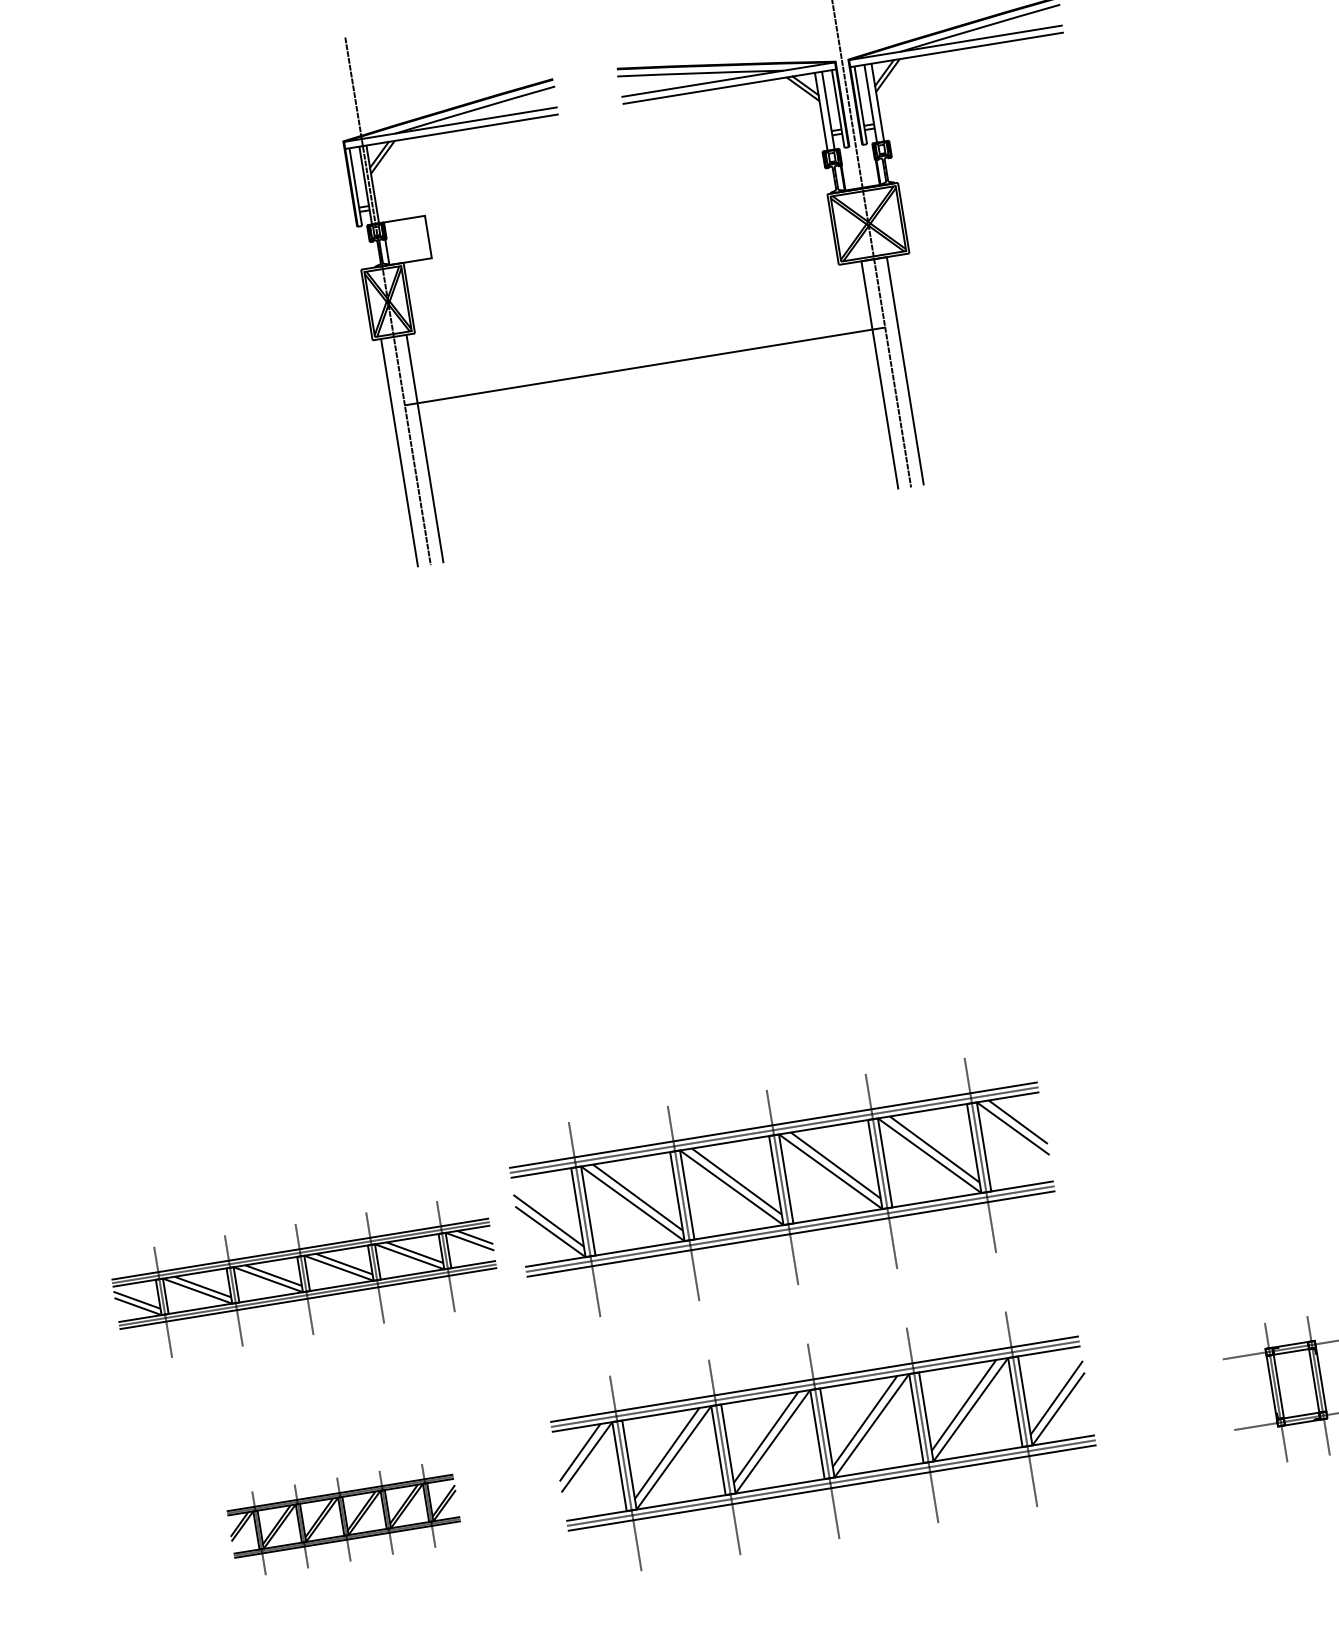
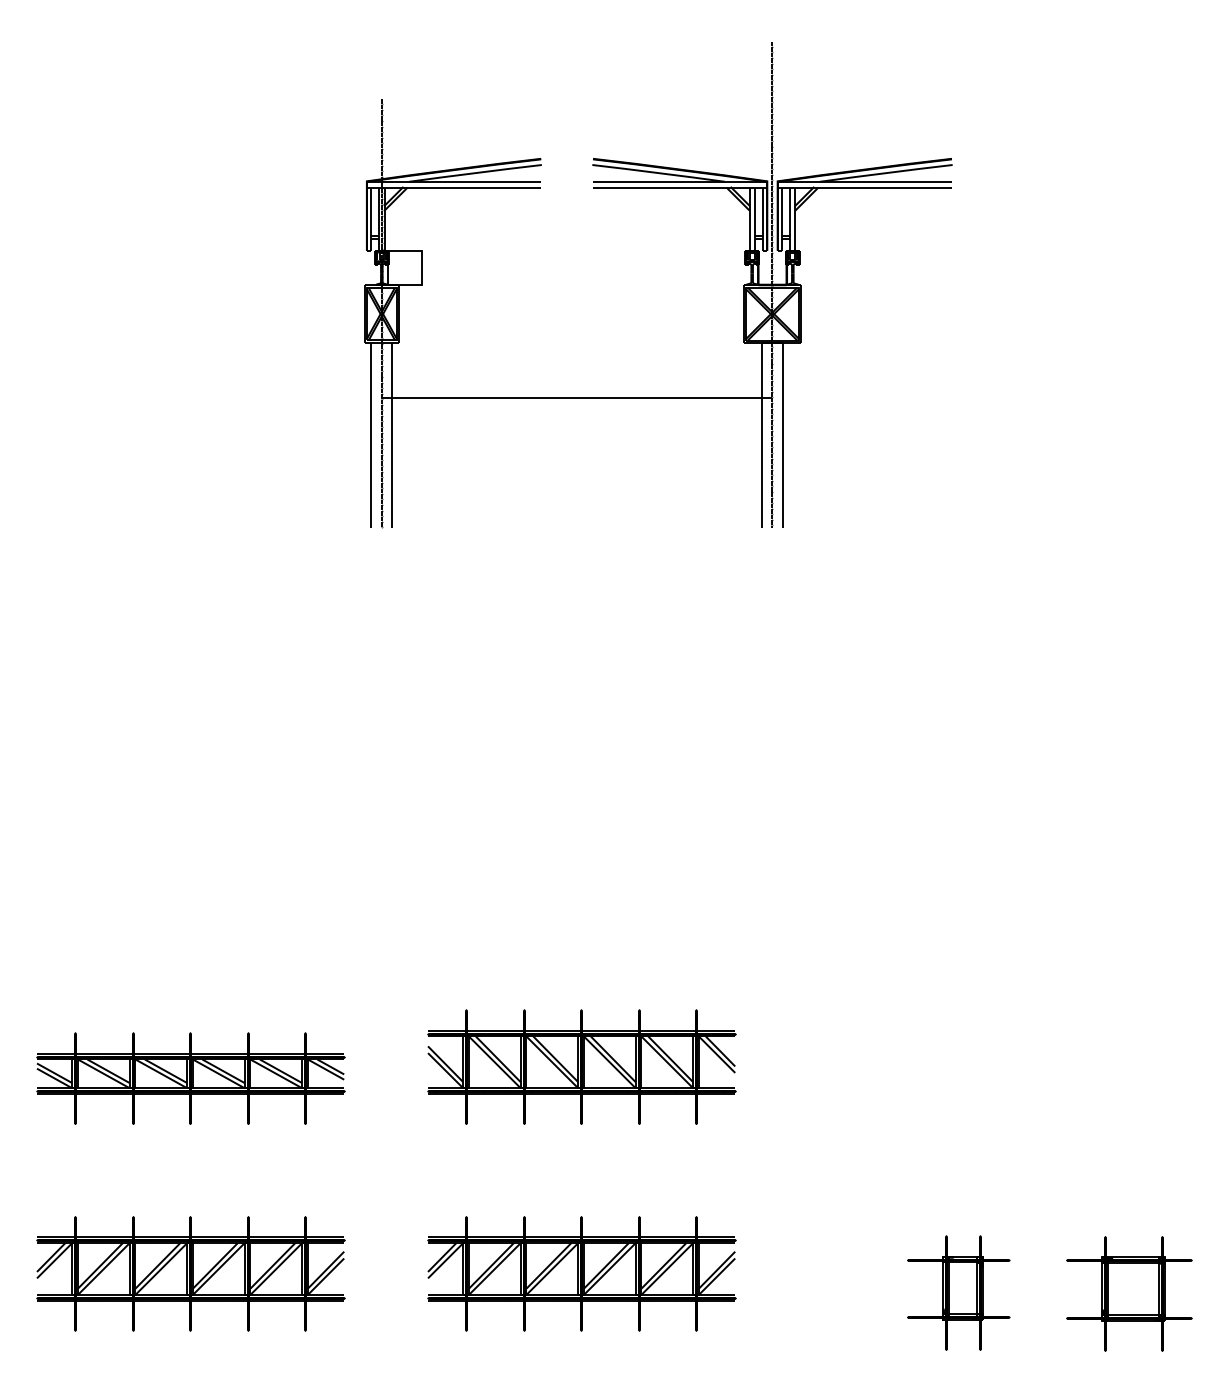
part: (783, 1187) -> (581, 1066), size x0.71
part: (824, 1441) -> (581, 1273), size x0.71
part: (343, 1519) -> (190, 1273), size x1.67

